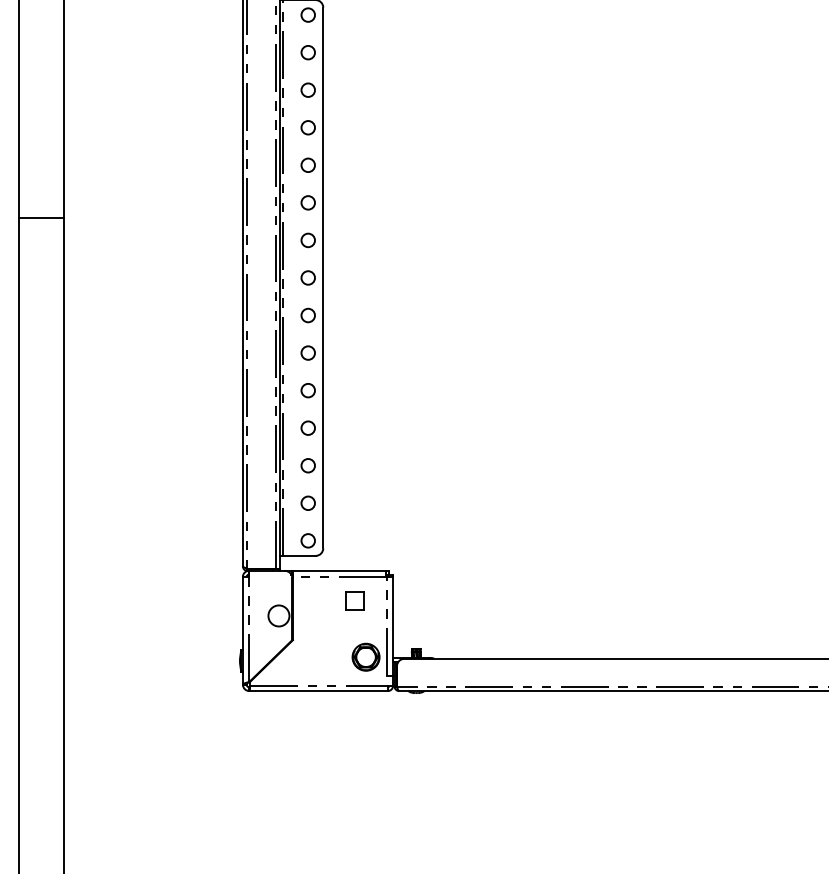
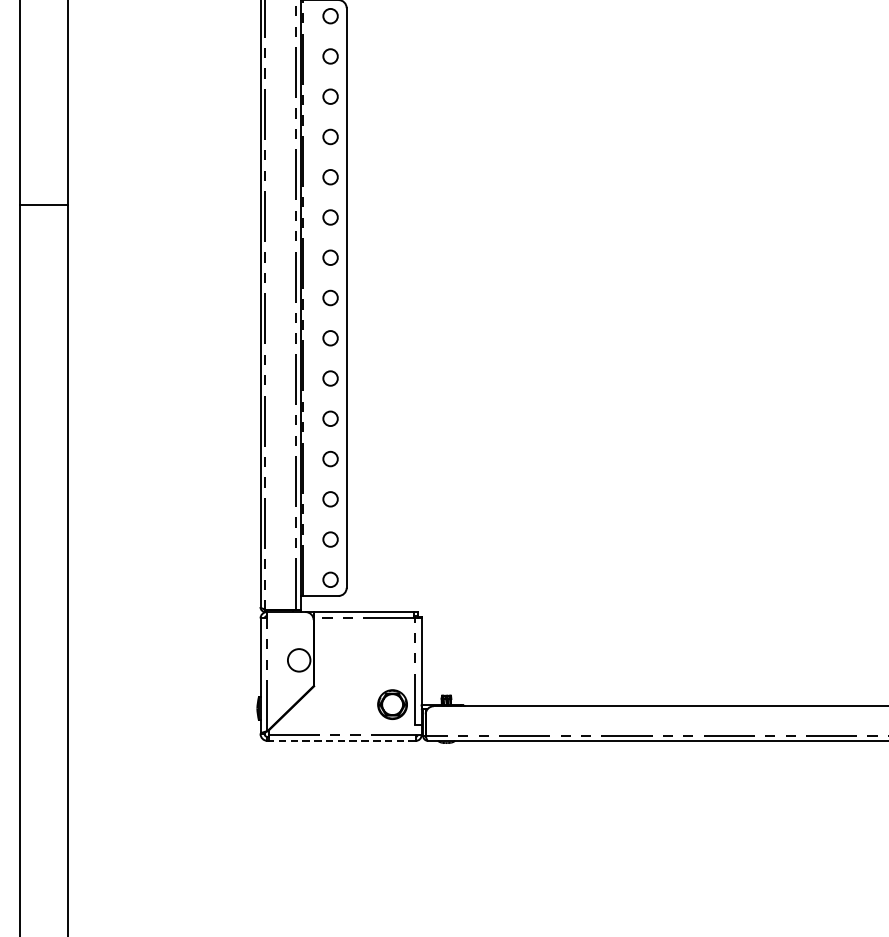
line: (40, 218) -> (43, 205), moved
part: (354, 600) -> (380, 643), removed
line: (319, 691) -> (342, 741), solid -> dashed

